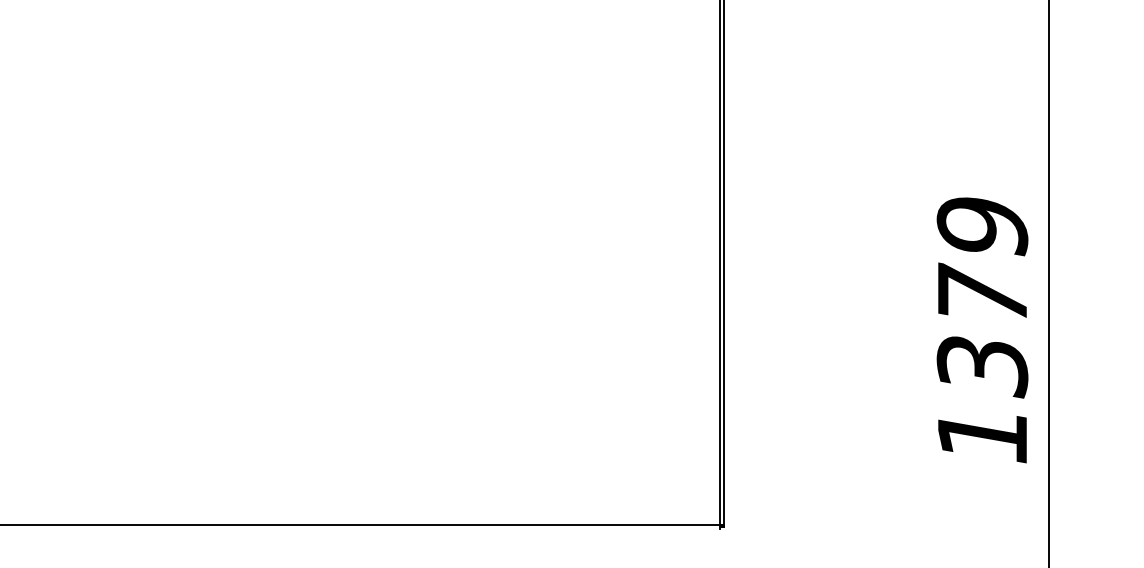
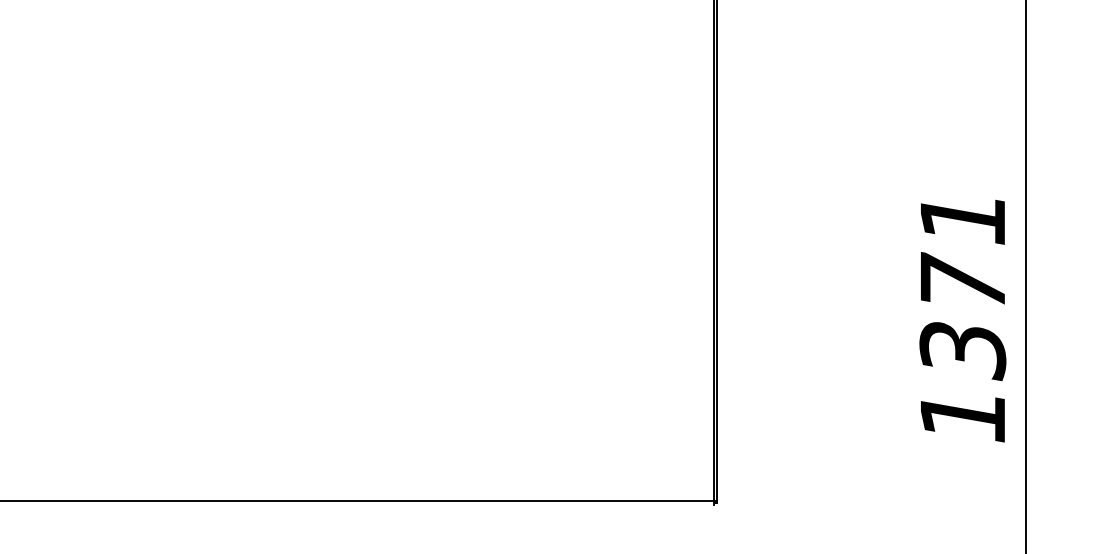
text: (982, 226) -> (962, 217), 1379 -> 1371

